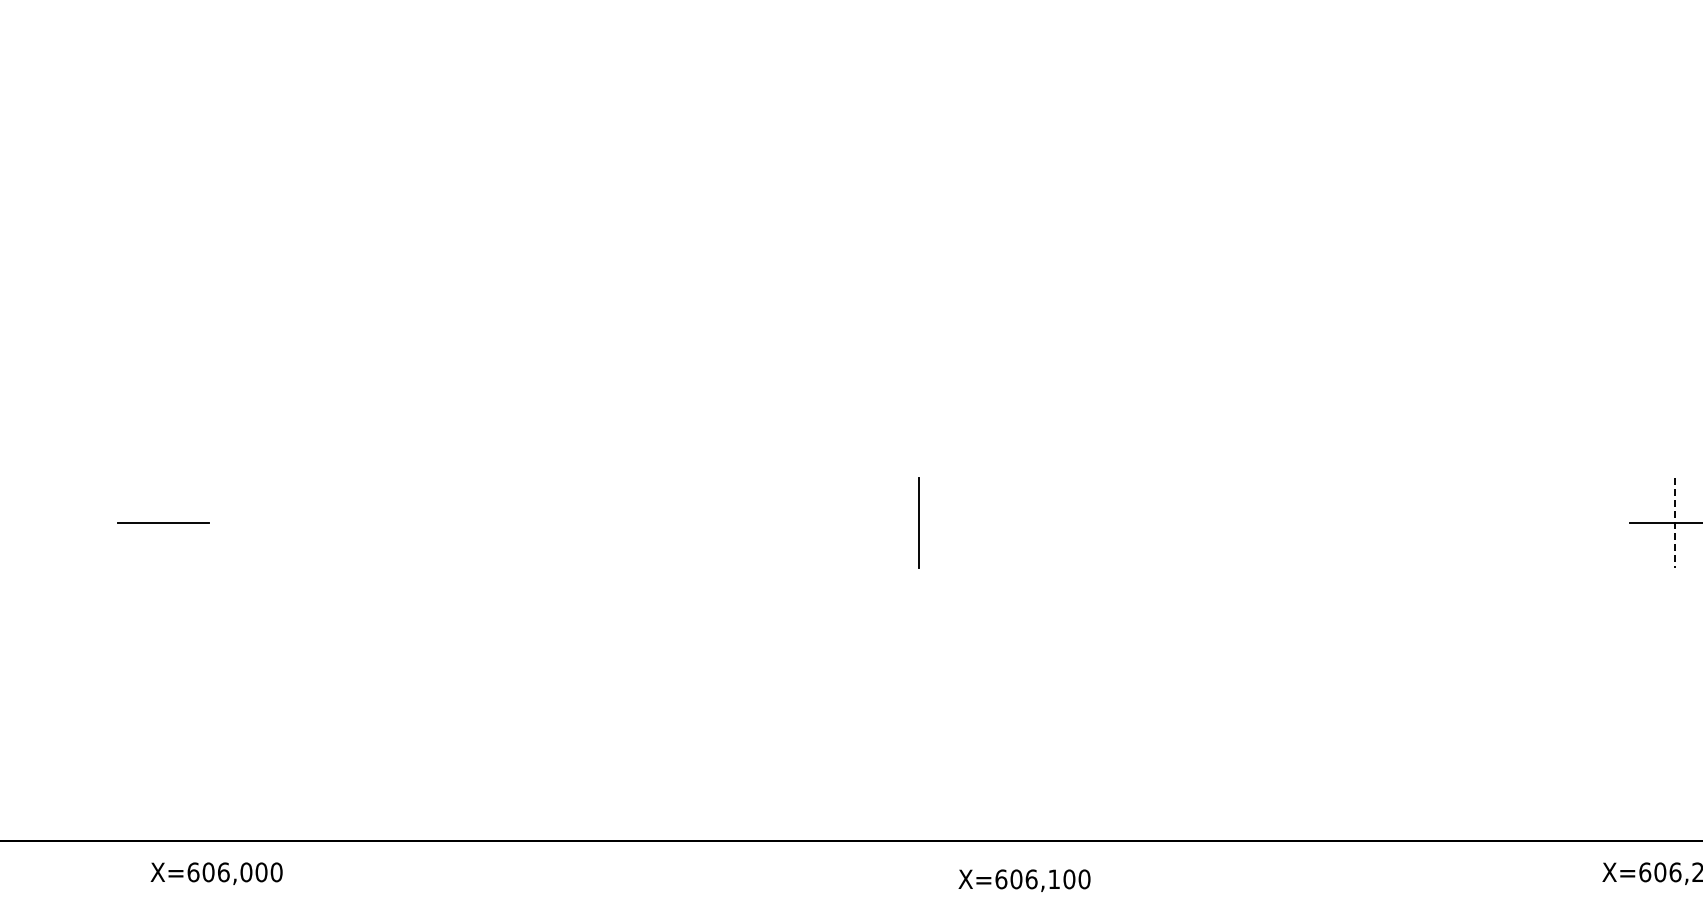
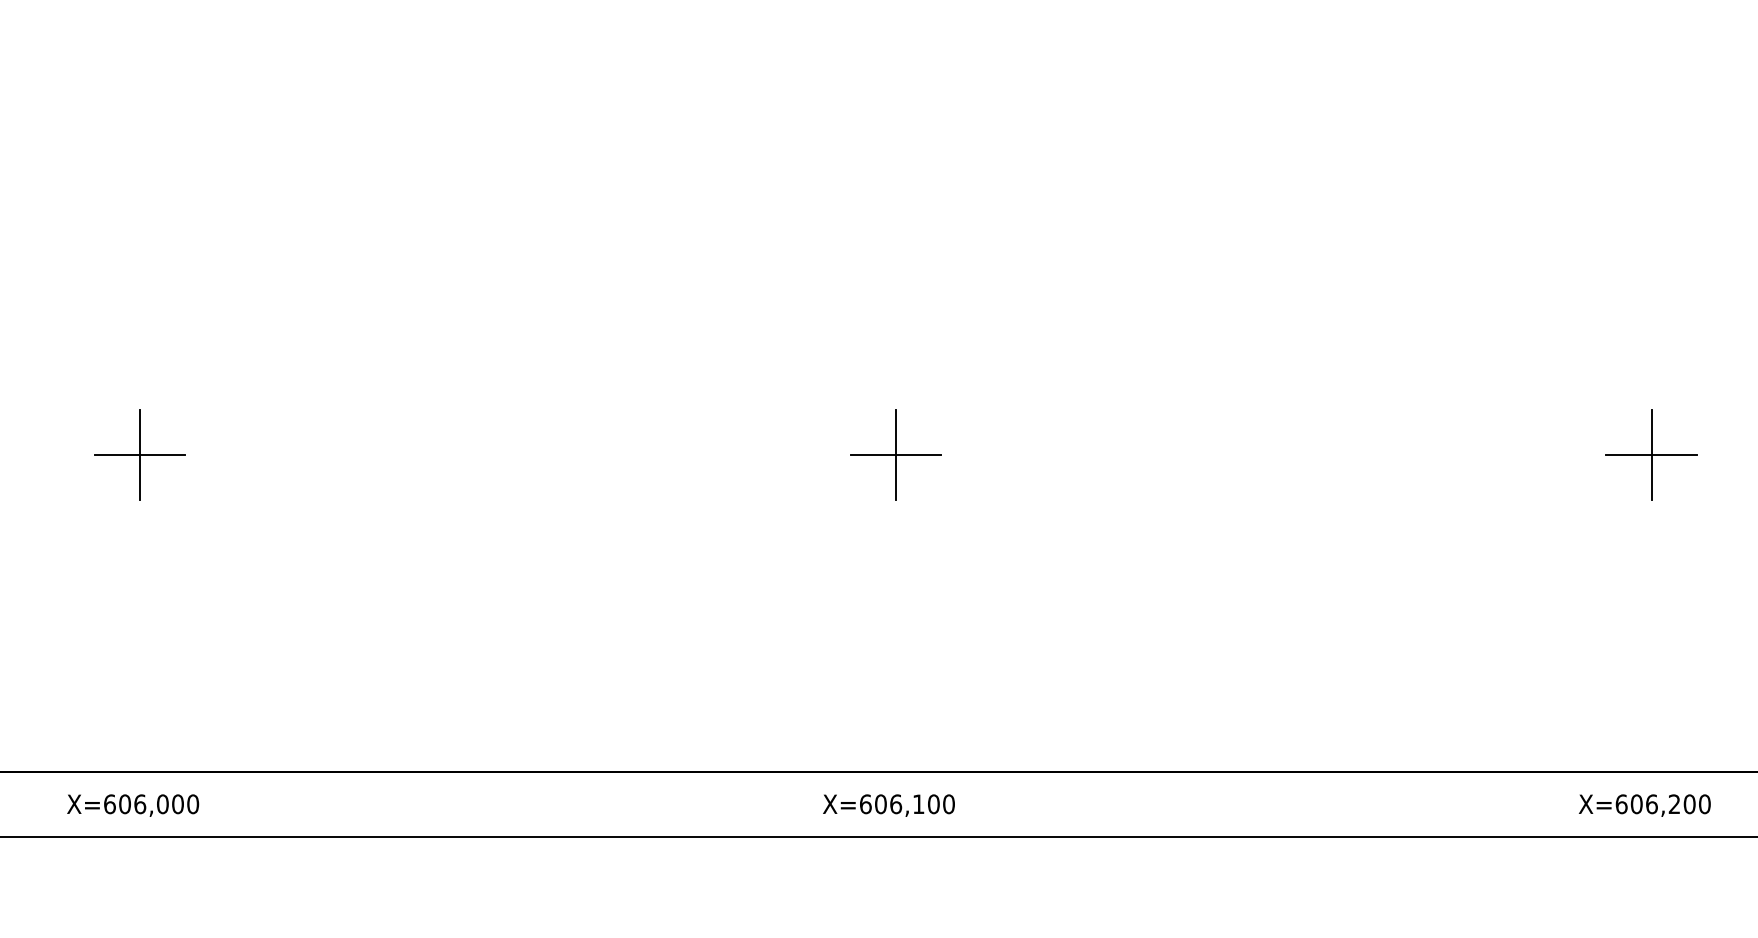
line: (164, 522) -> (140, 454), added
line: (919, 523) -> (895, 455), added
line: (1675, 523) -> (1651, 455), dashed -> solid
text: (217, 873) -> (133, 805), moved
text: (1024, 880) -> (888, 805), moved

